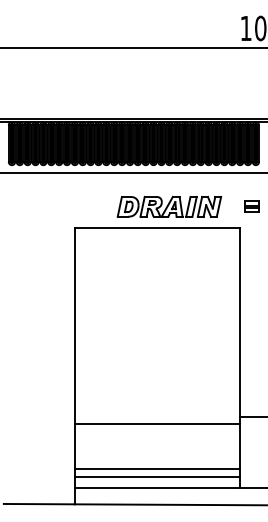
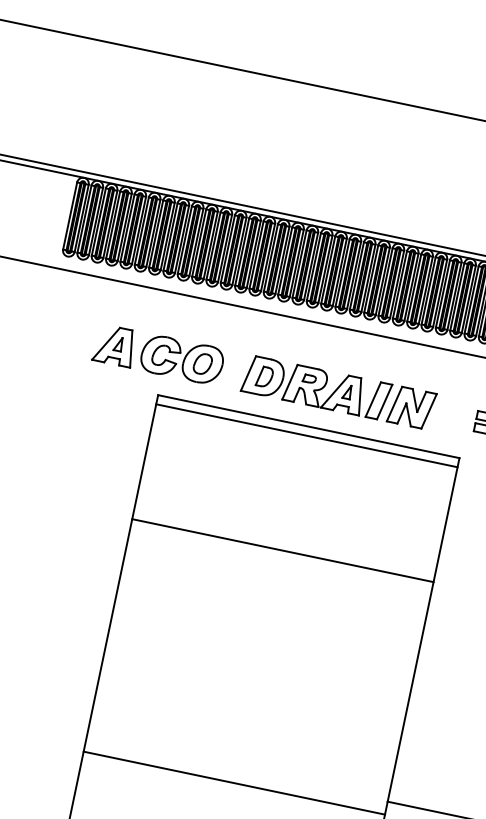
part: (70, 206) -> (158, 354), added
line: (157, 233) -> (306, 436), added
line: (157, 296) -> (282, 551), added

